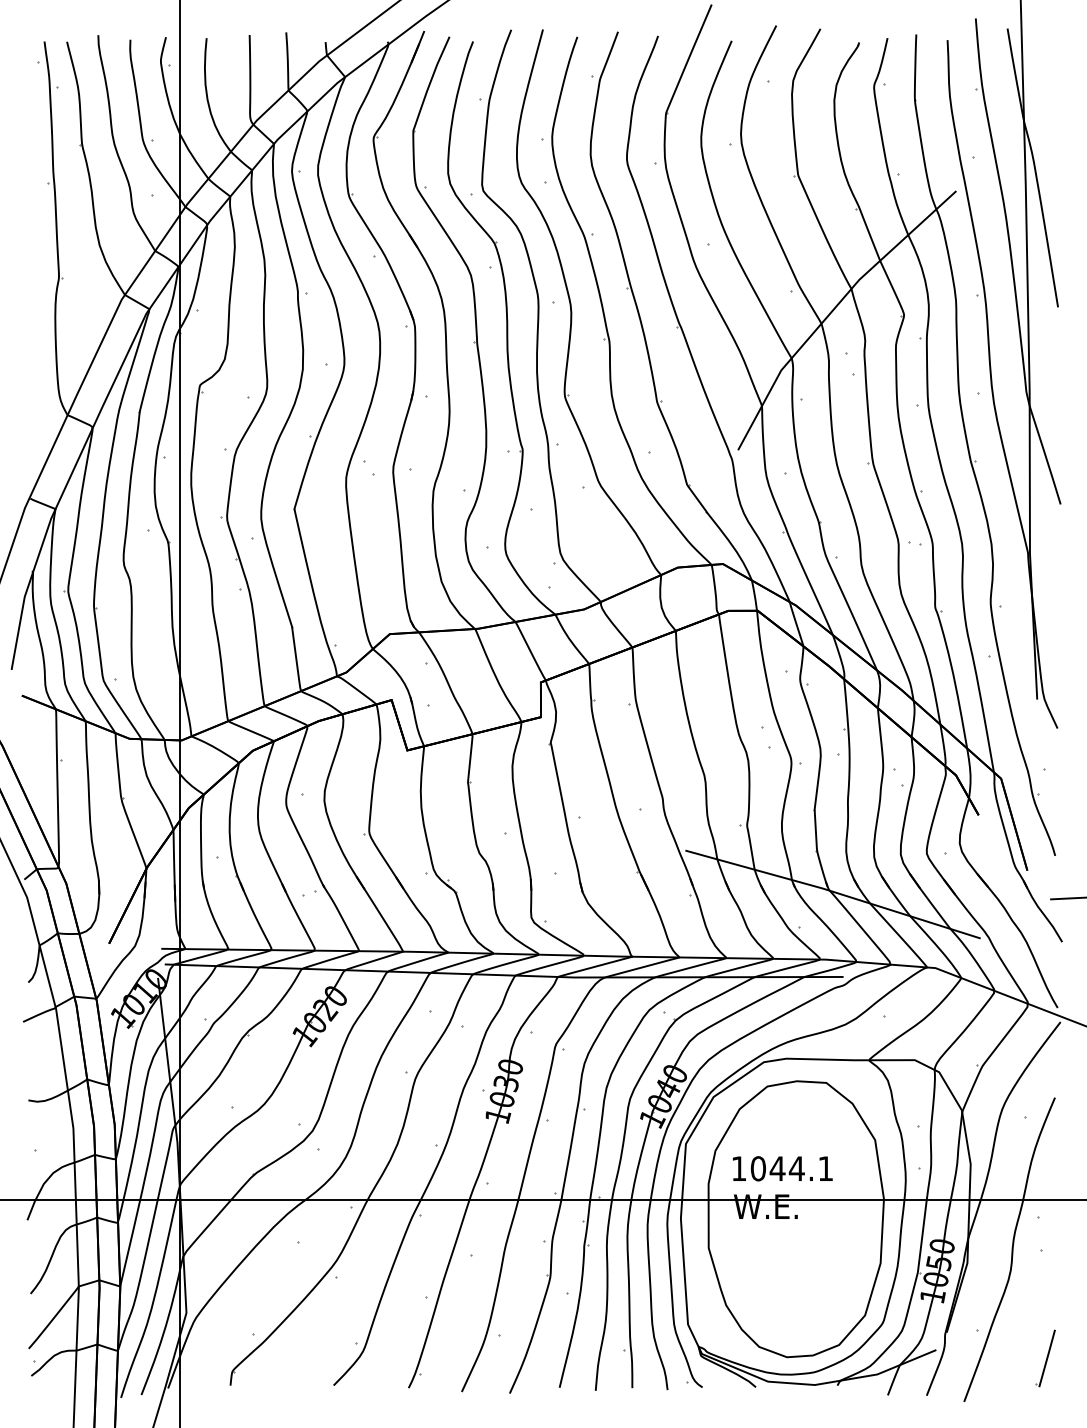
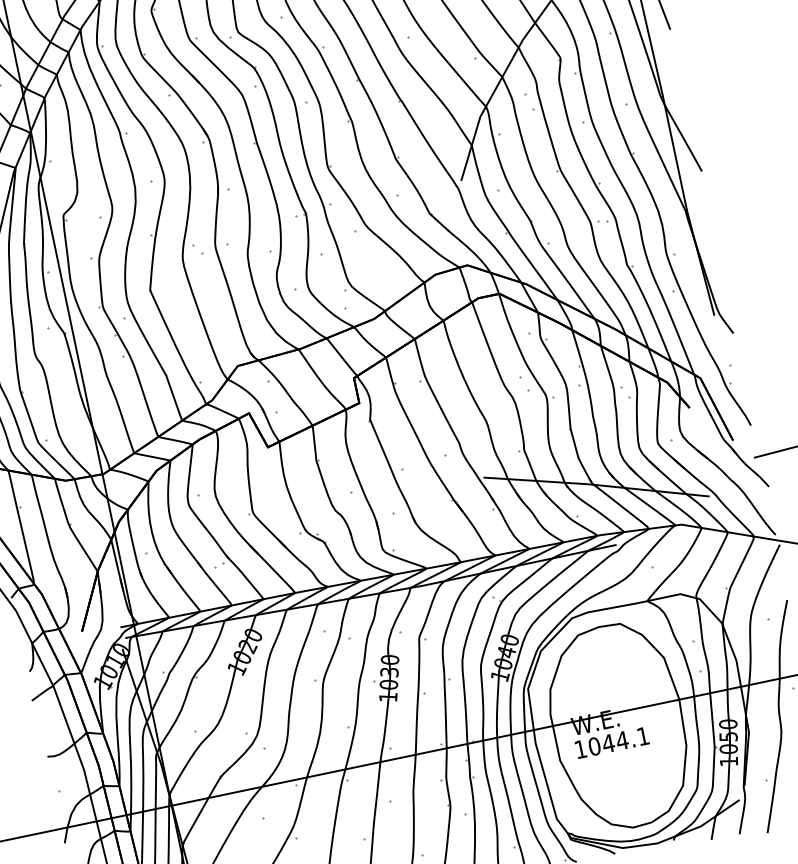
text: (782, 1168) -> (611, 742), moved

